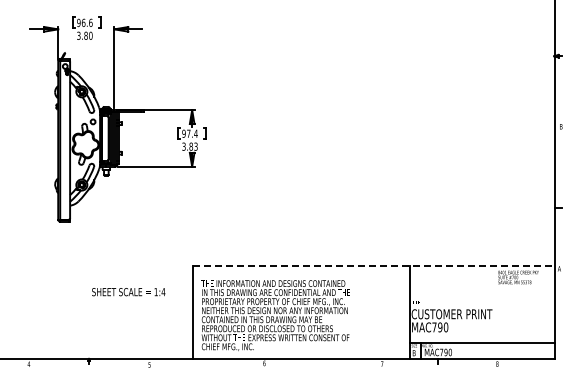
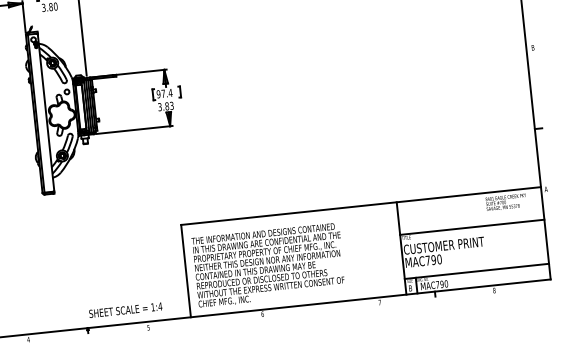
line: (373, 266) -> (360, 206), dashed -> solid
text: (128, 292) -> (125, 310), moved
line: (481, 298) -> (471, 226), added

